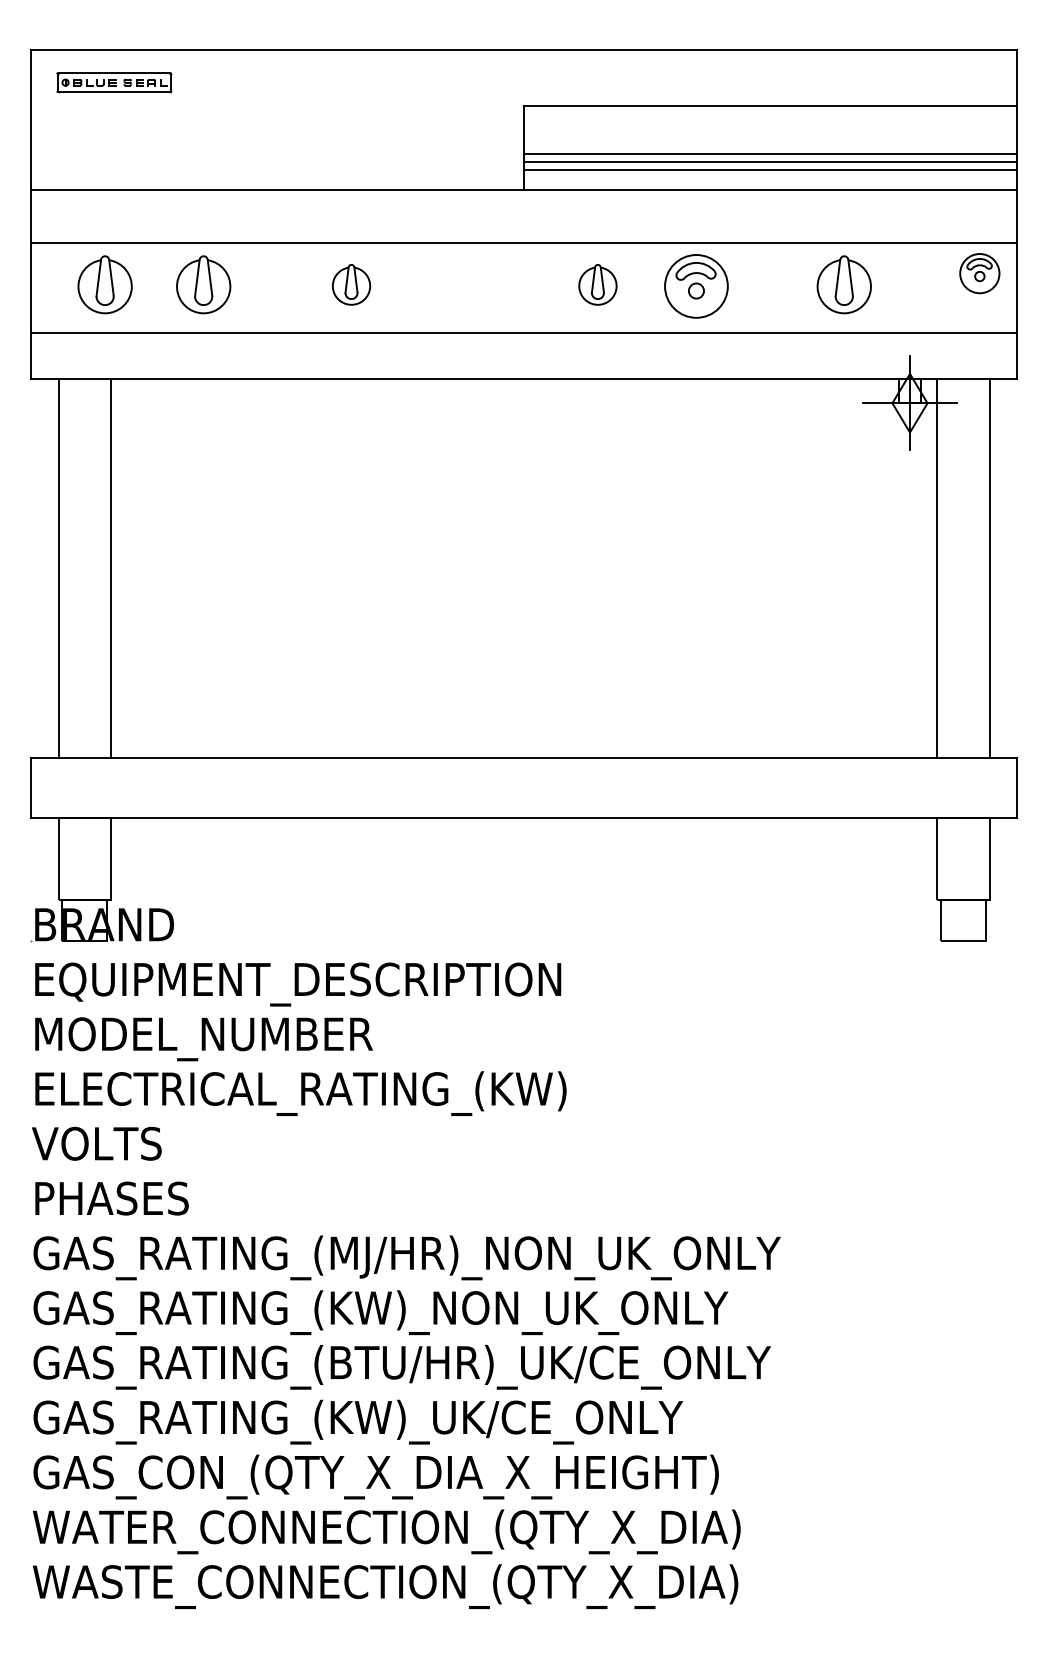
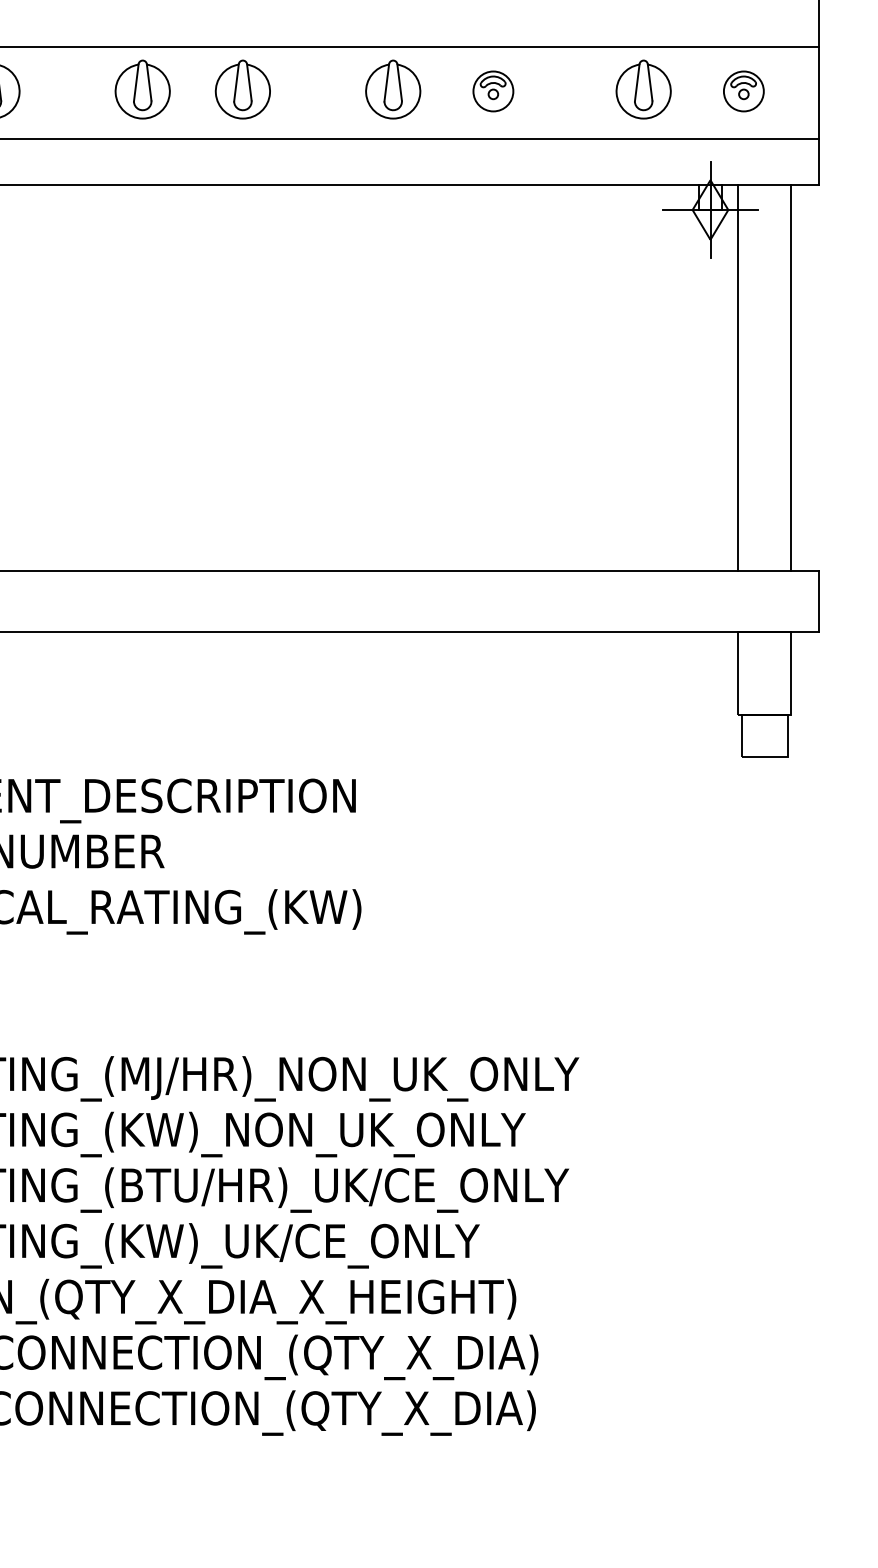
part: (979, 273) -> (743, 91), moved
part: (351, 284) -> (142, 89), size x1.43
part: (449, 284) -> (242, 89), added
part: (597, 284) -> (392, 89), size x1.43
part: (696, 286) -> (493, 91), size x0.62

